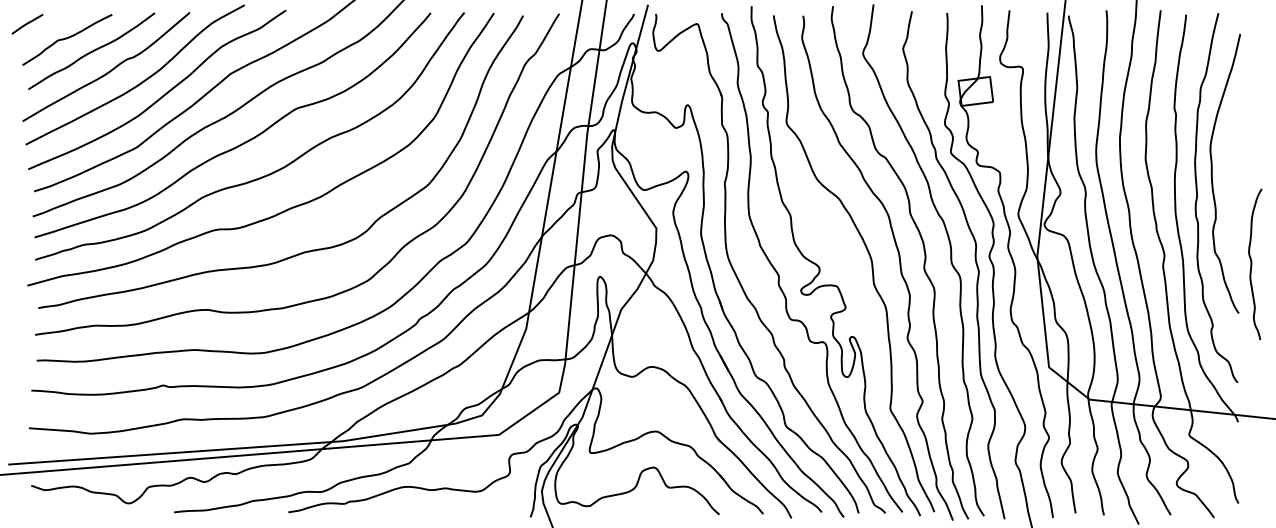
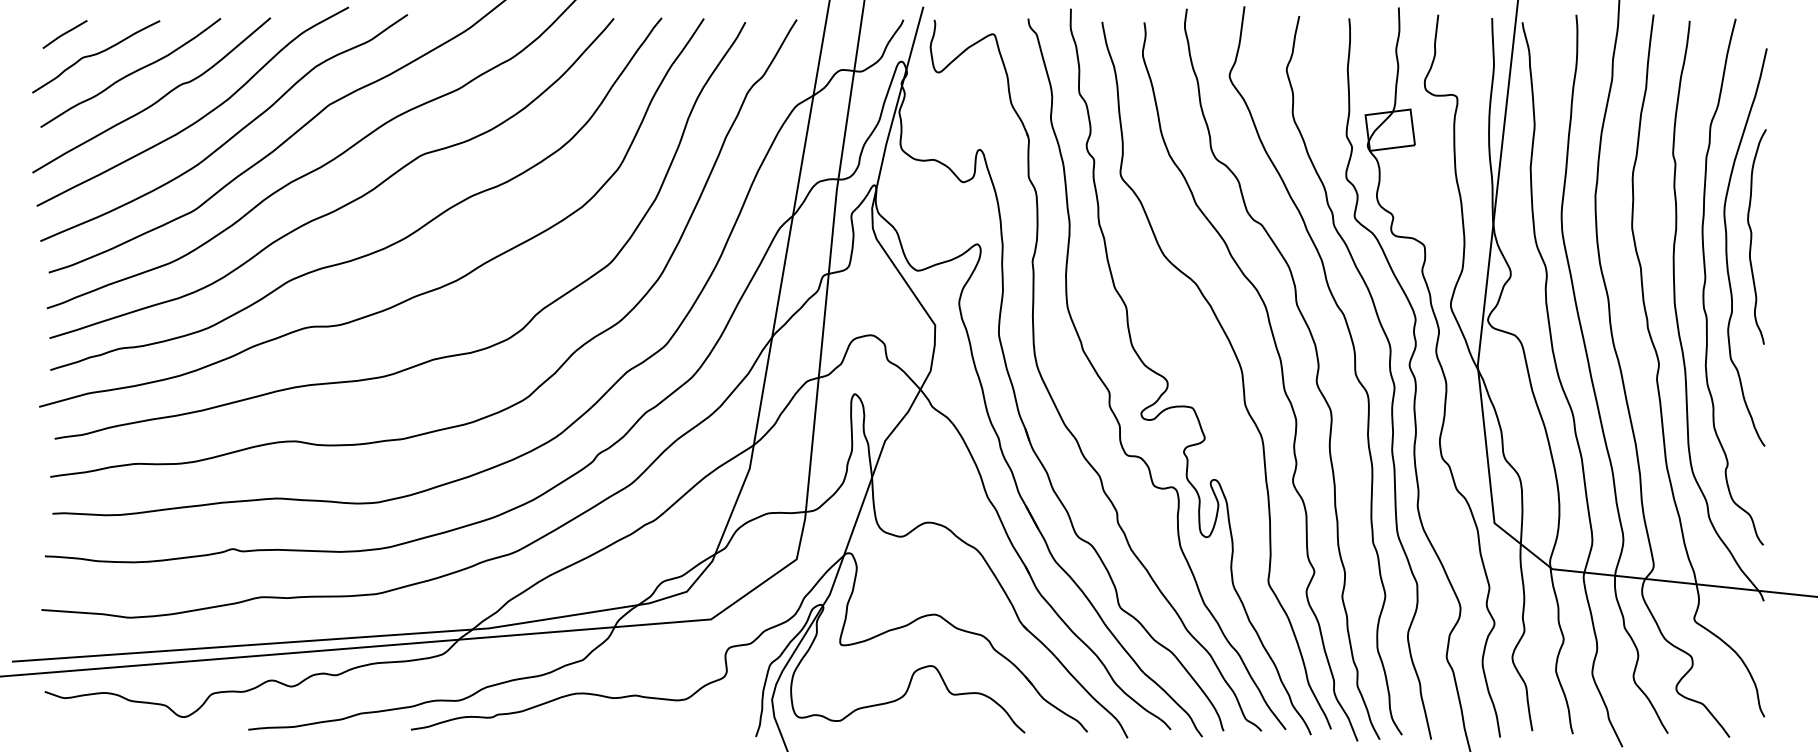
line: (27, 23) -> (65, 33), moved
curve: (1252, 263) -> (1752, 235), moved

